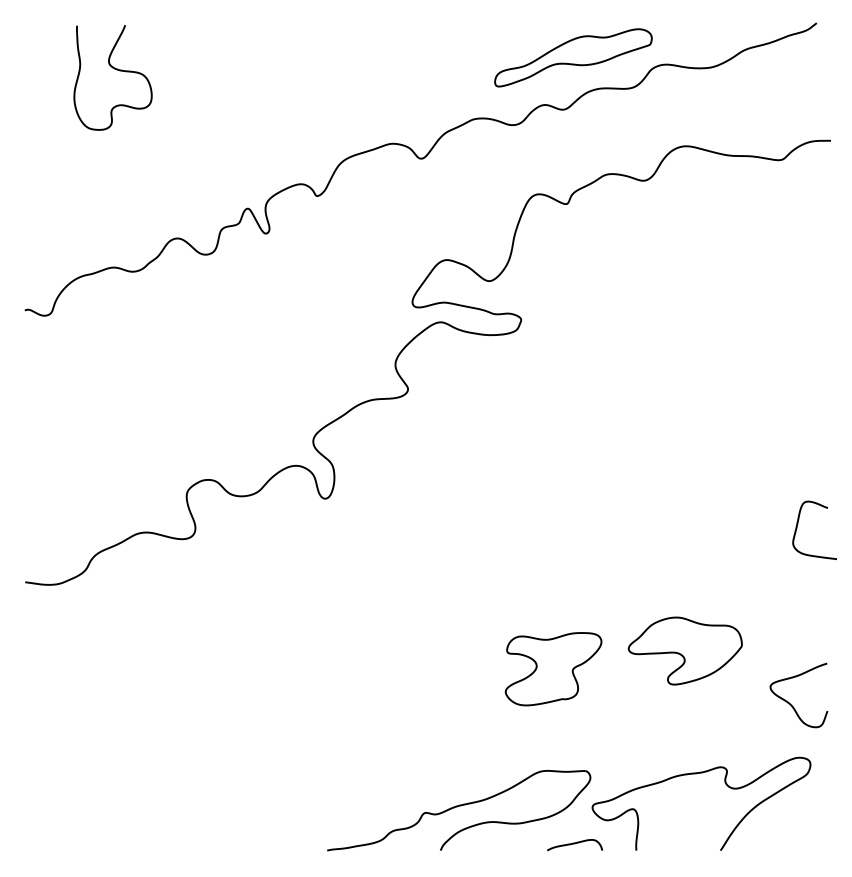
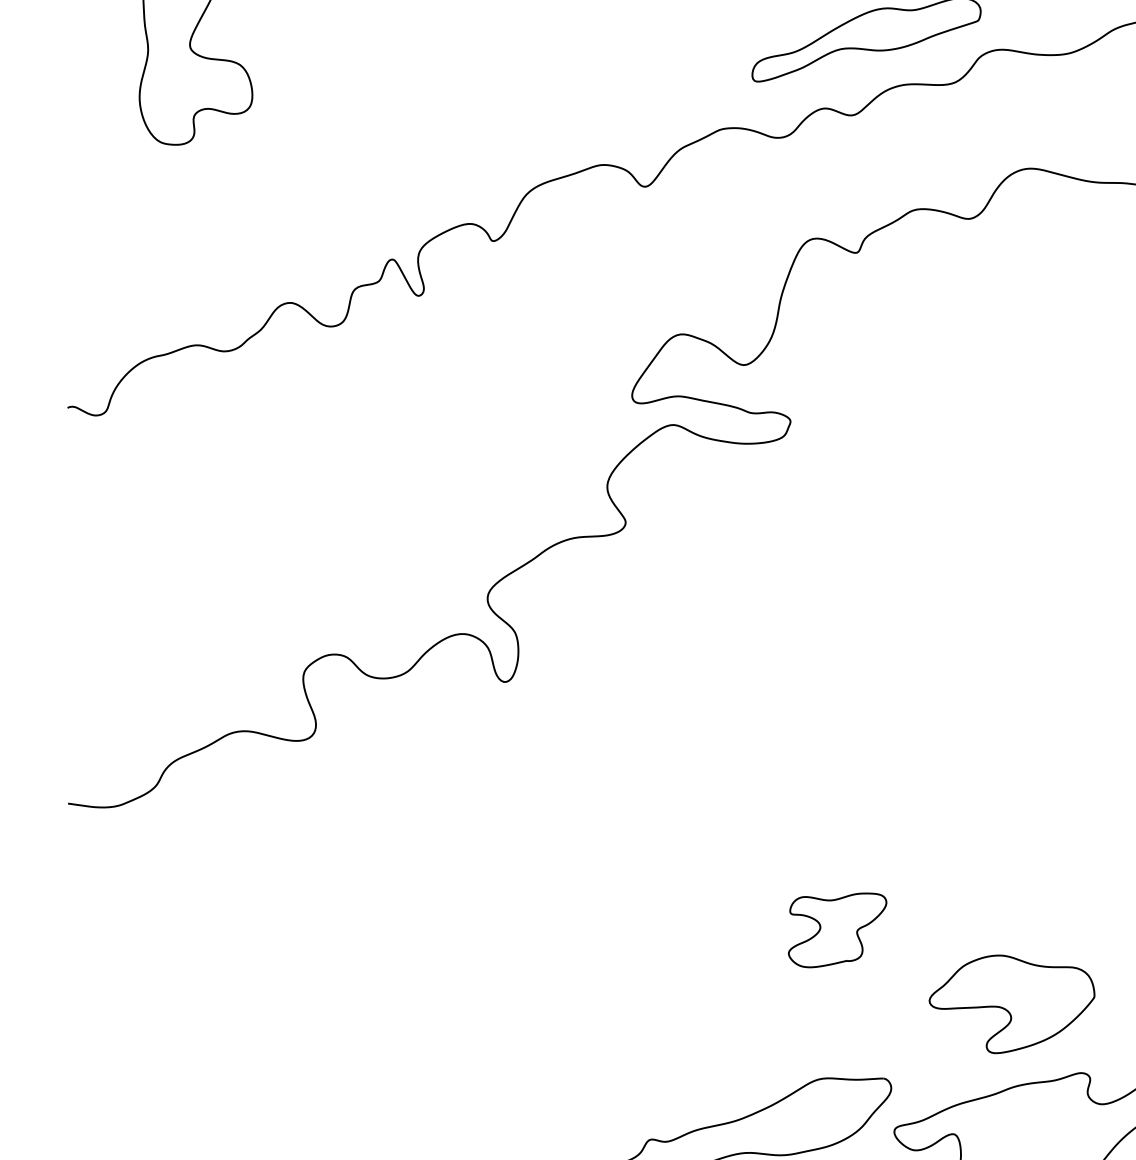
part: (684, 650) -> (1010, 1003), moved
part: (553, 669) -> (837, 930), size x0.7

